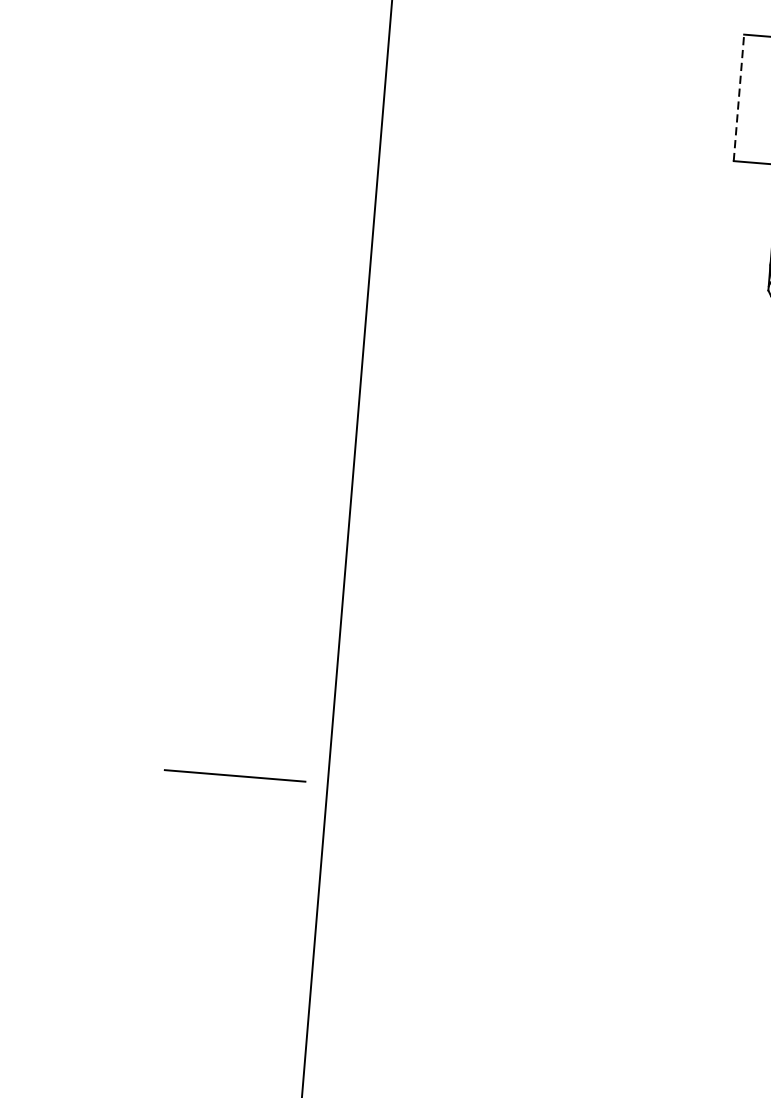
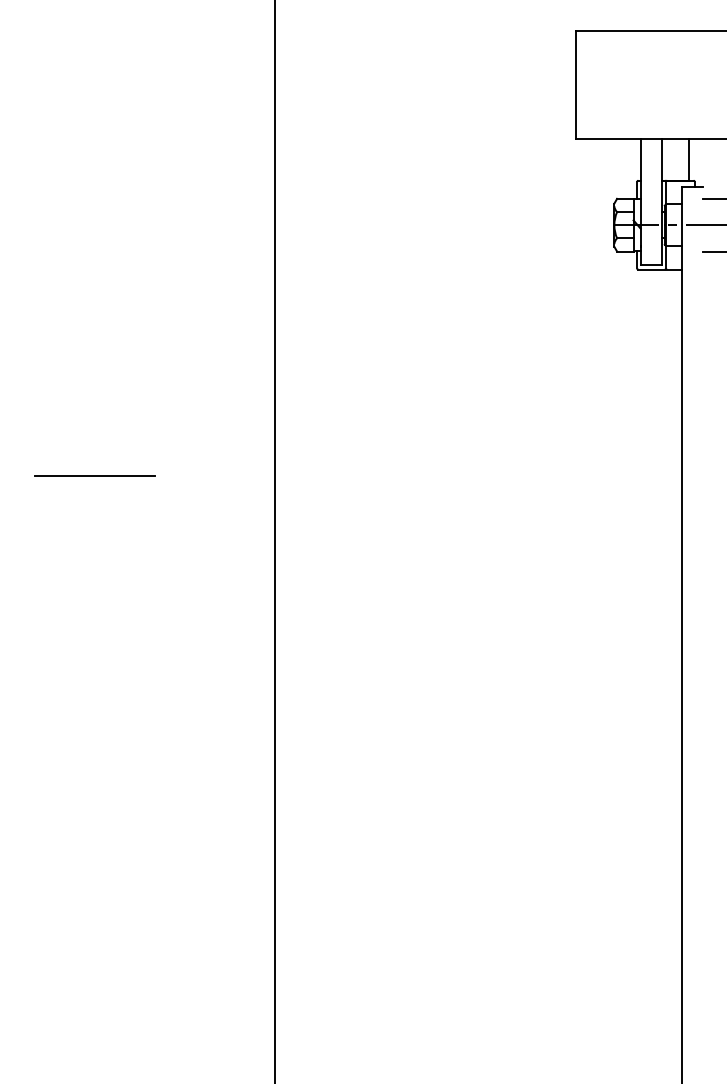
line: (738, 96) -> (575, 84), dashed -> solid
line: (235, 775) -> (94, 475), moved

